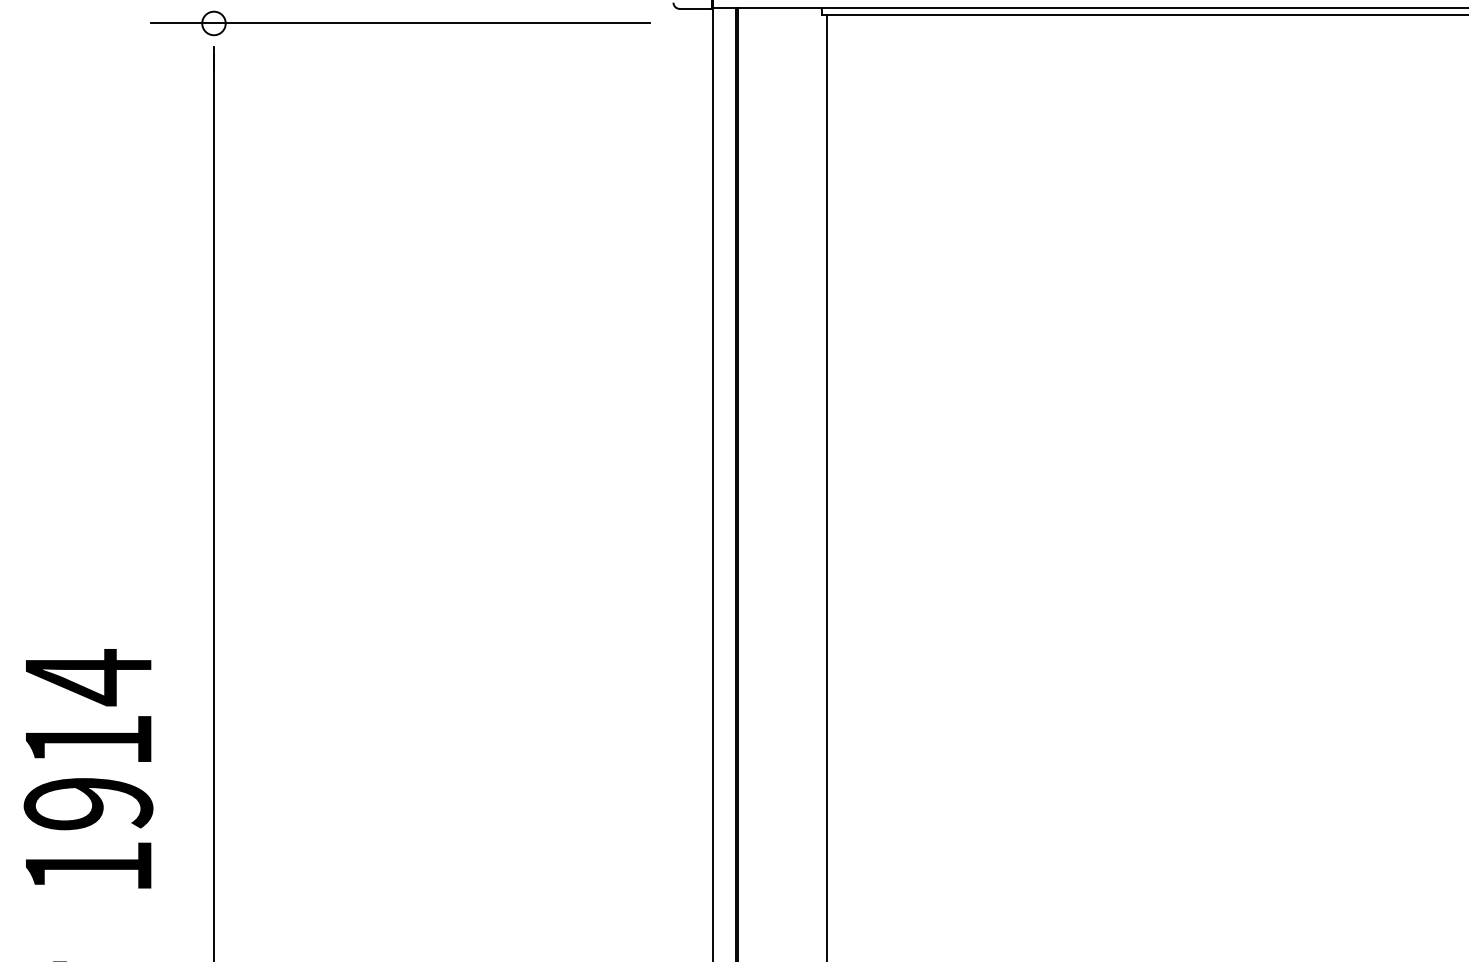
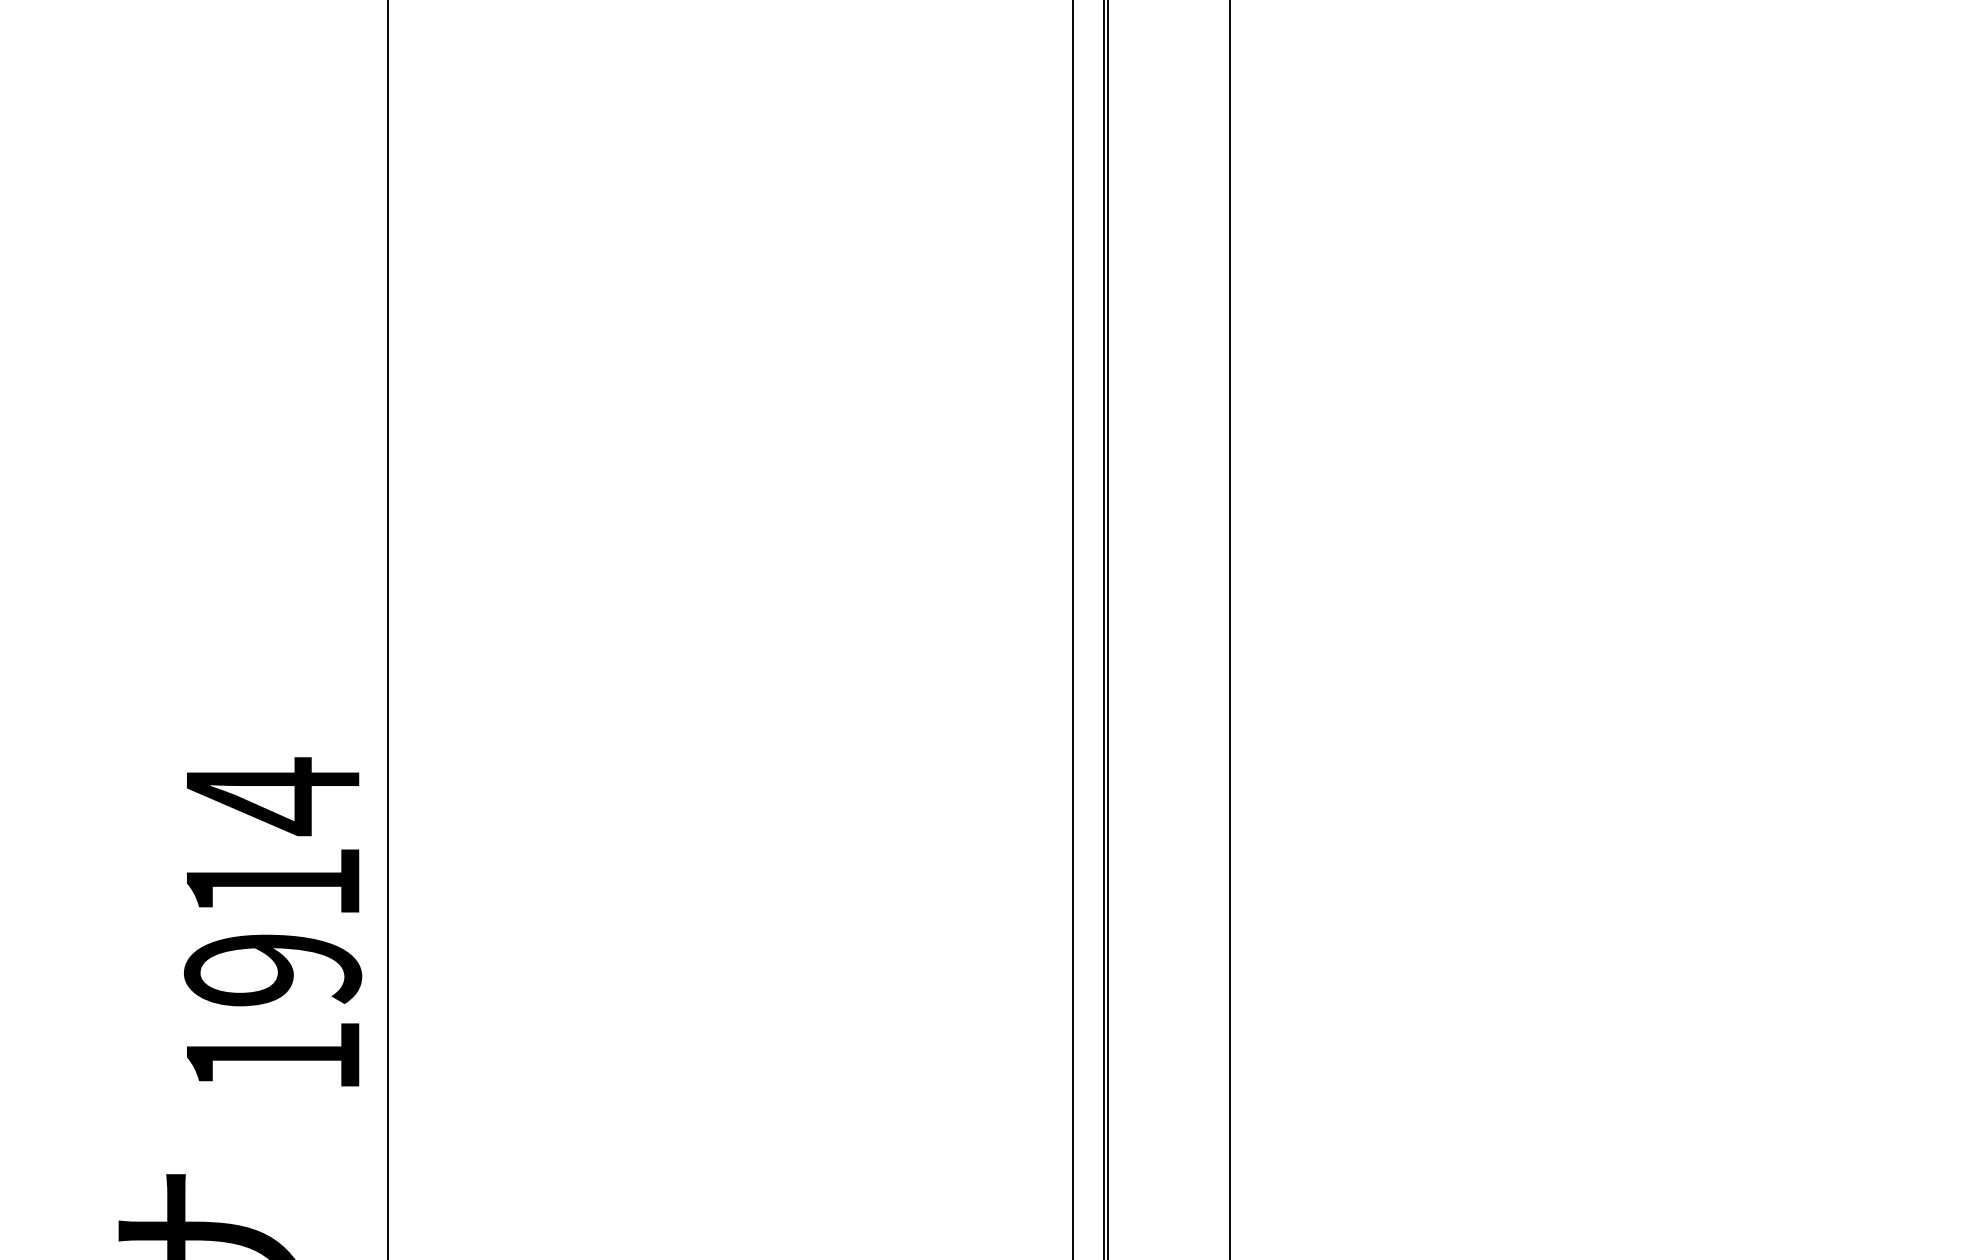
text: (88, 768) -> (272, 921), moved

